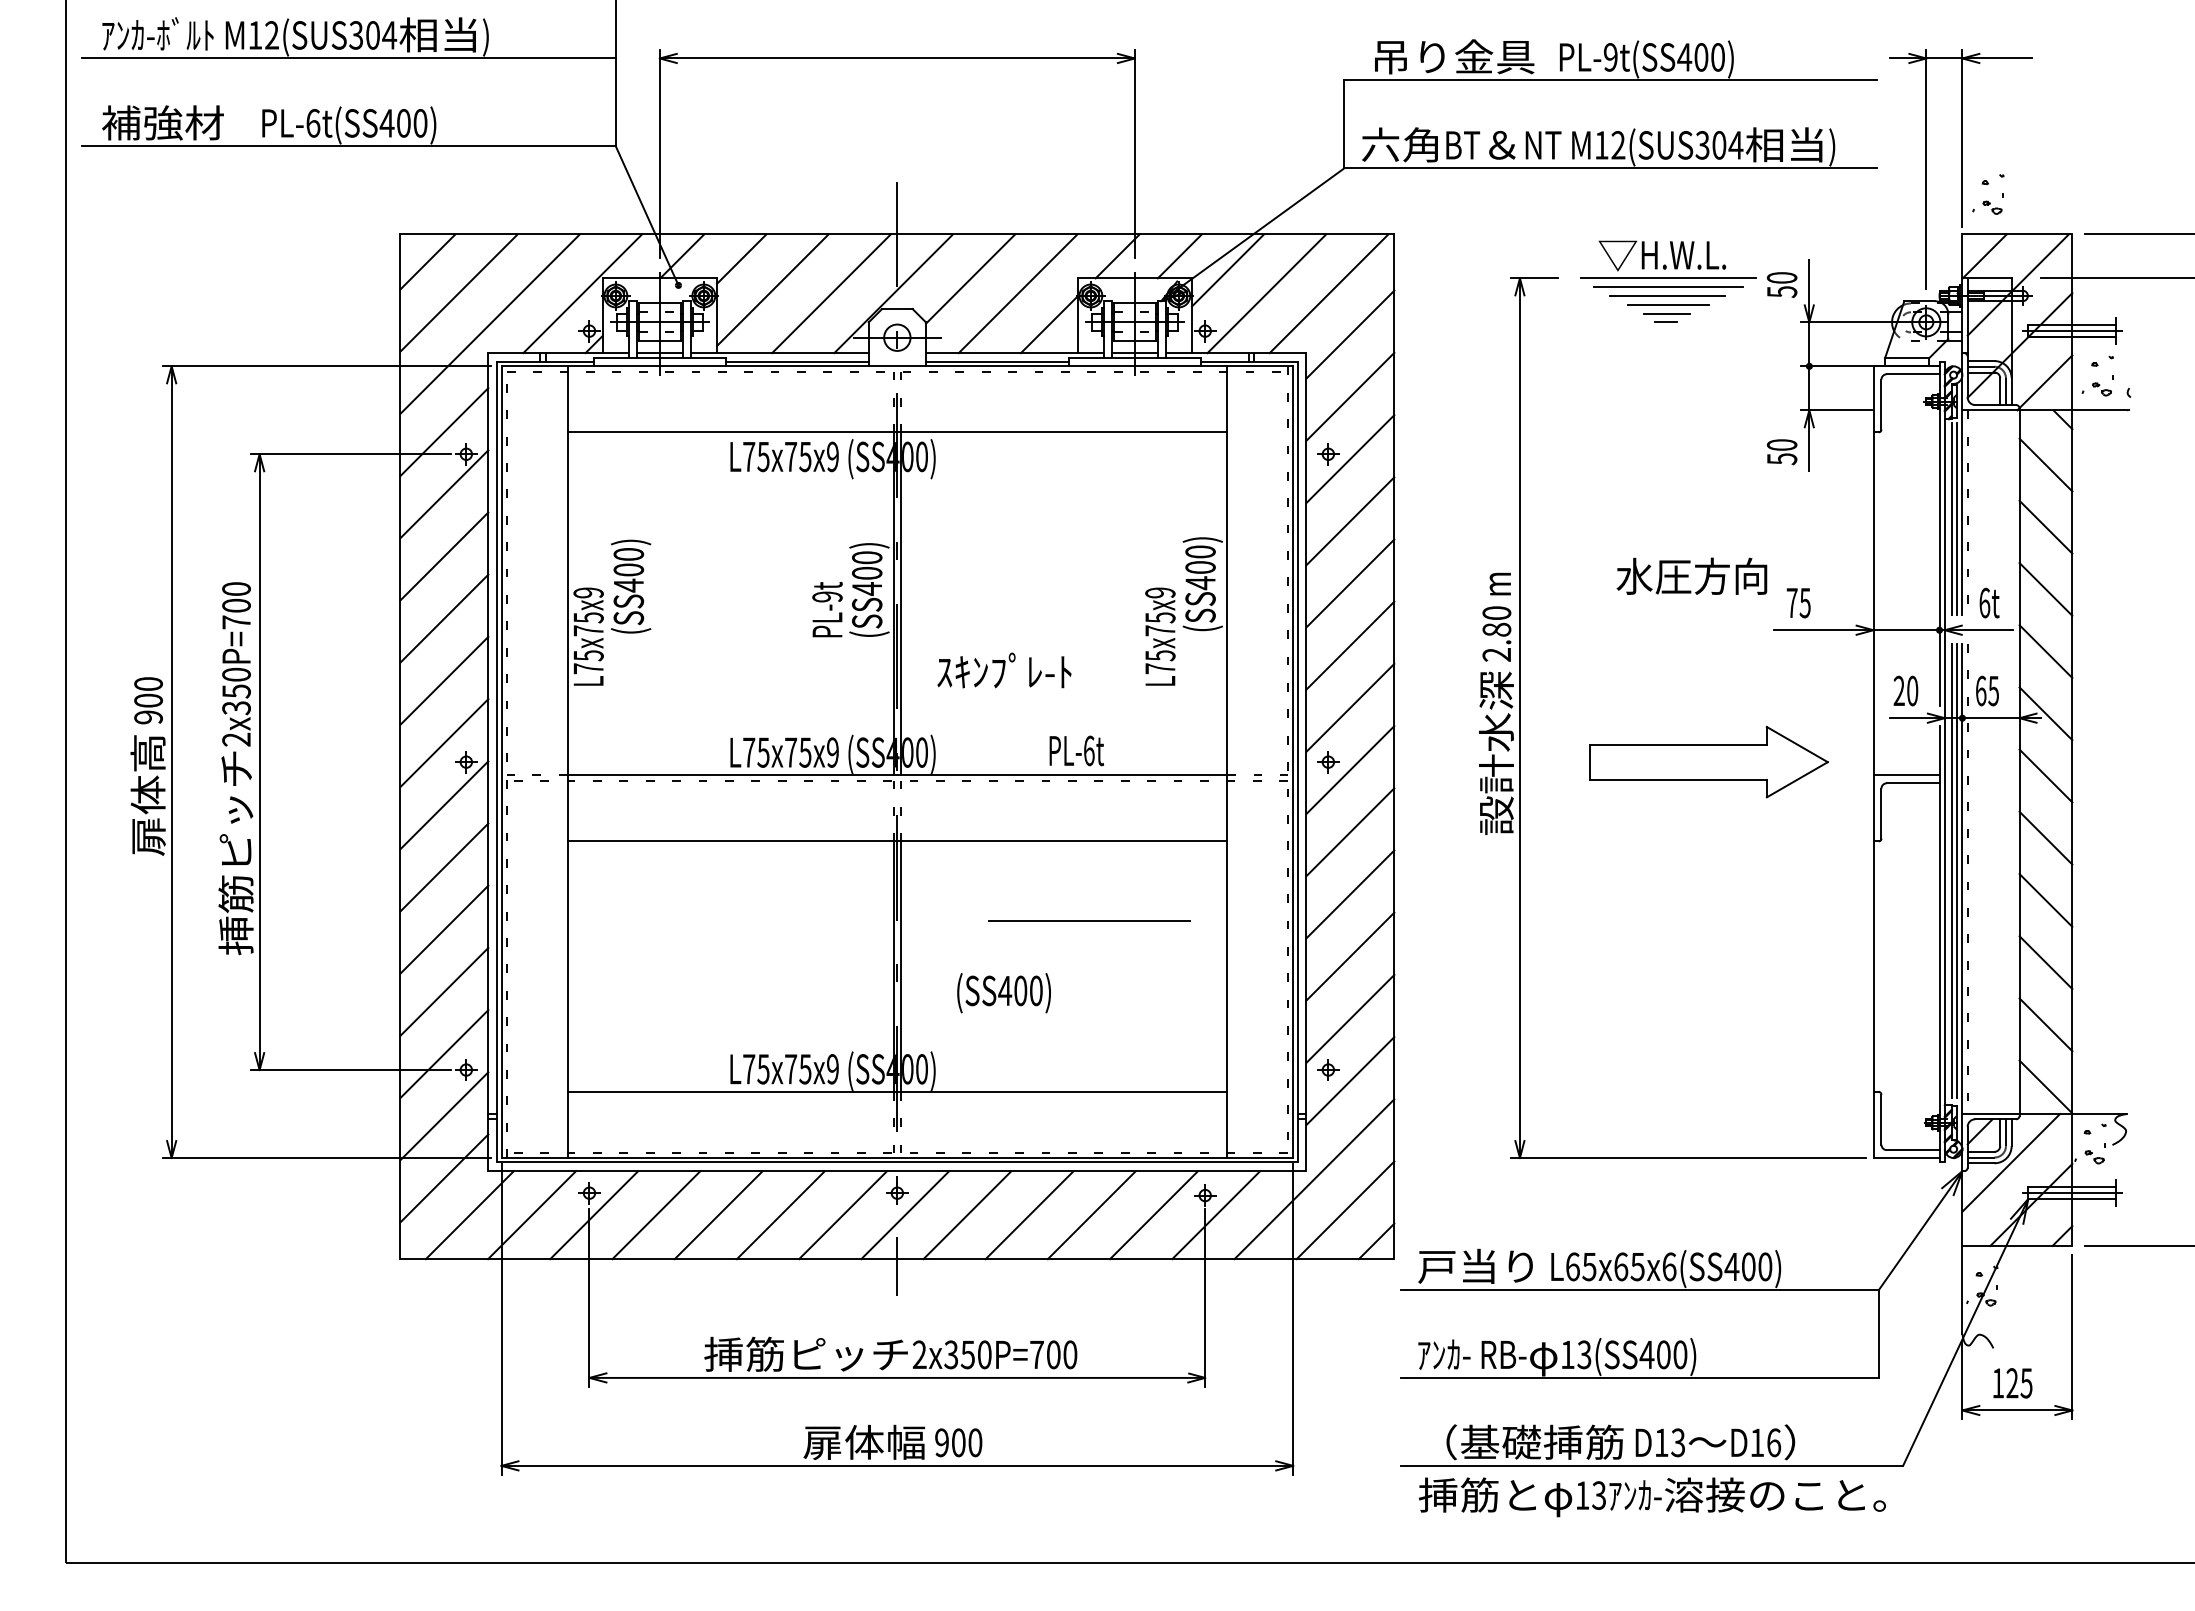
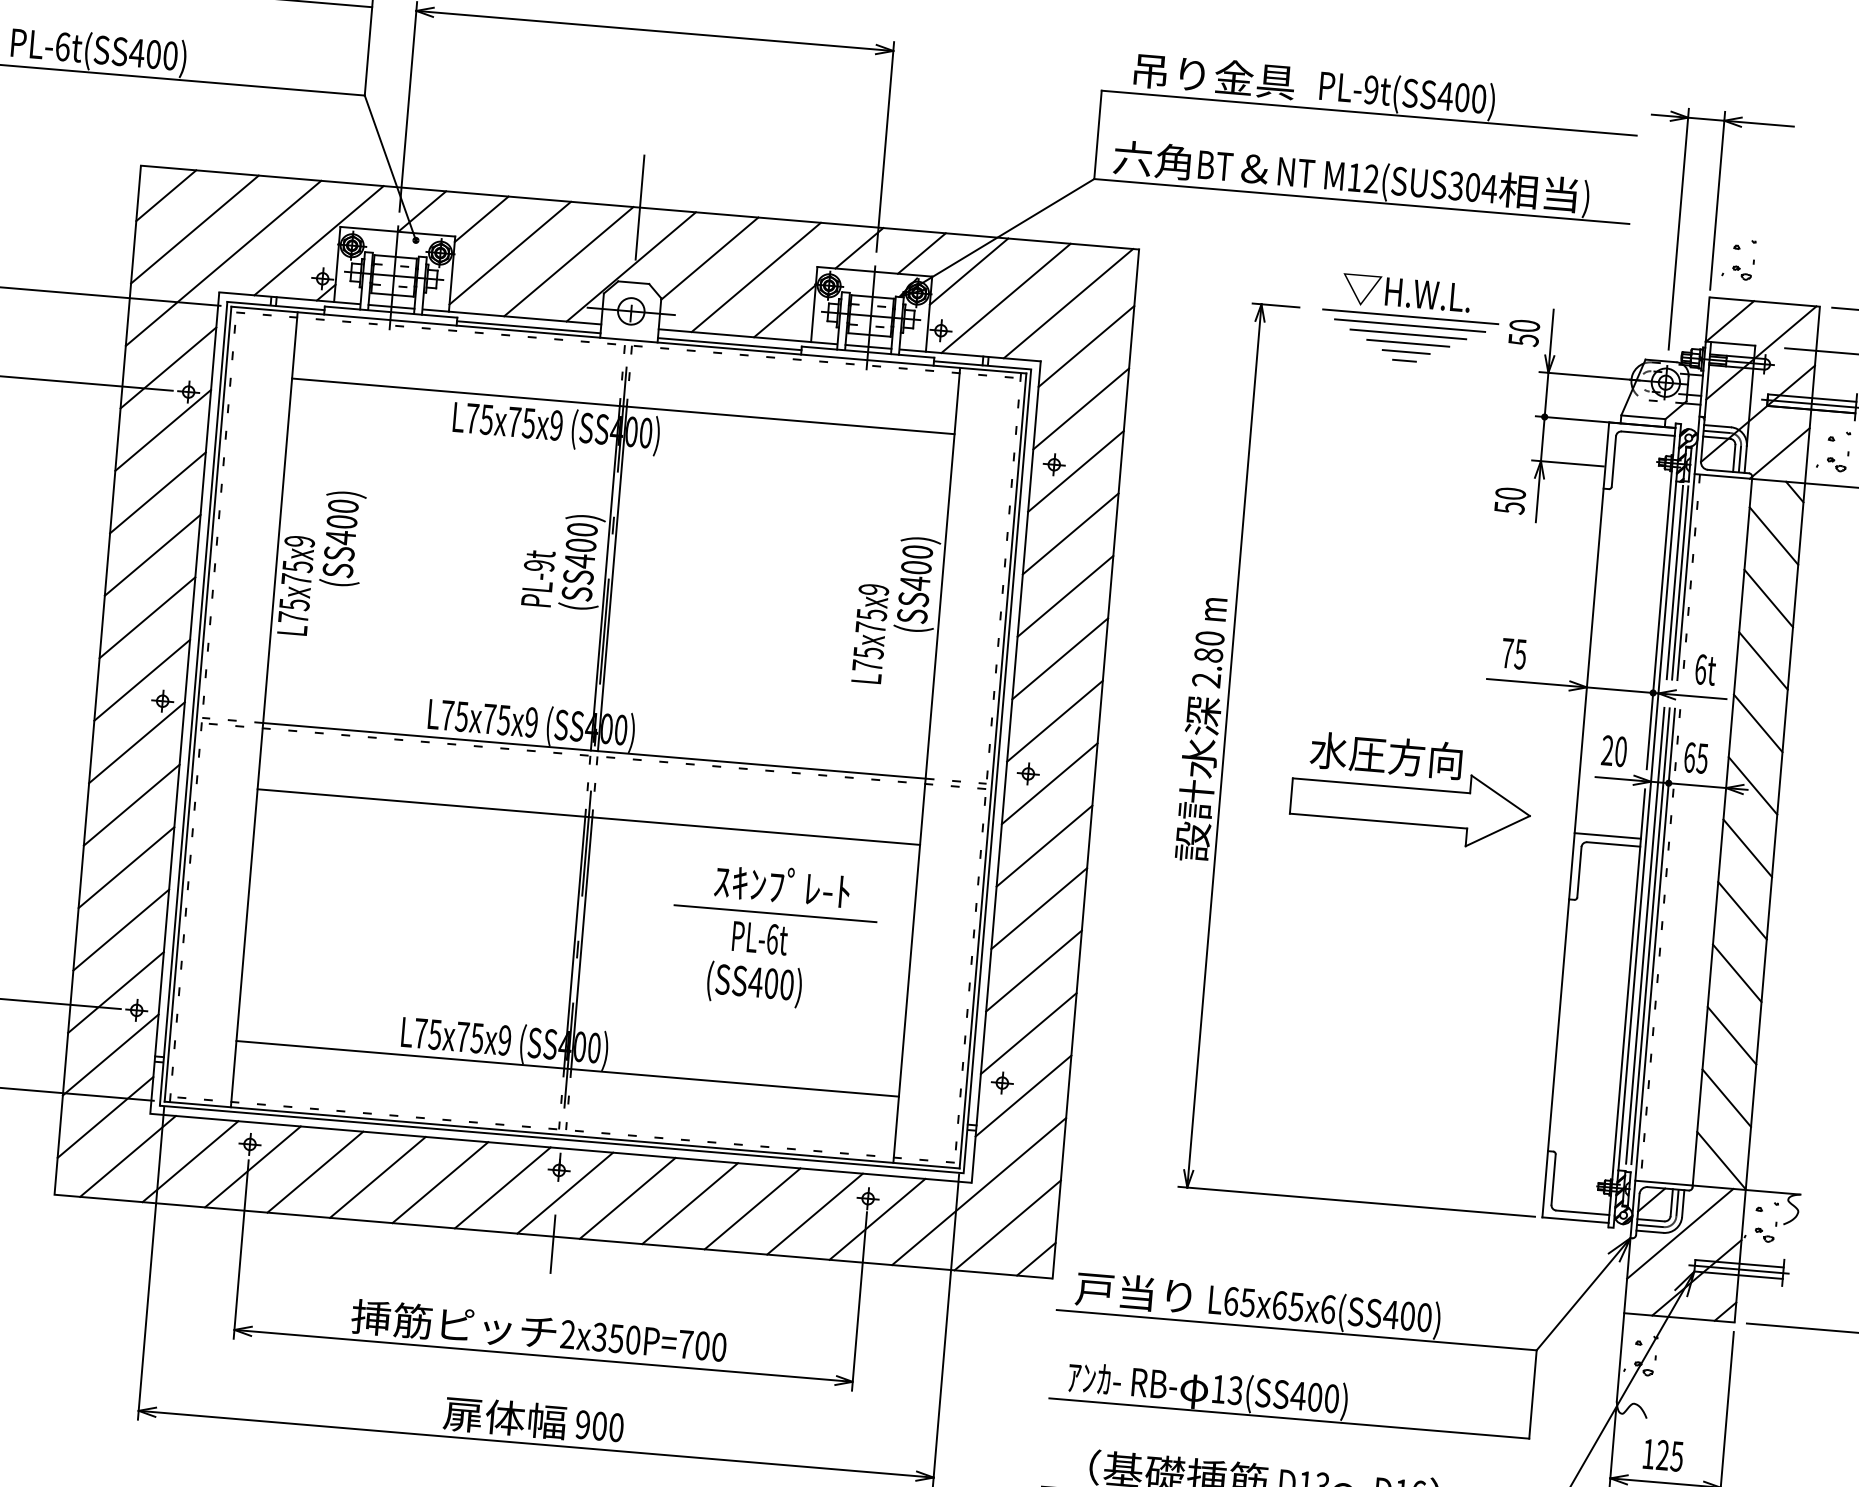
text: (1691, 575) -> (1386, 754), moved
text: (1004, 670) -> (782, 885), moved
text: (1076, 750) -> (759, 937), moved
text: (1003, 993) -> (753, 984), moved

